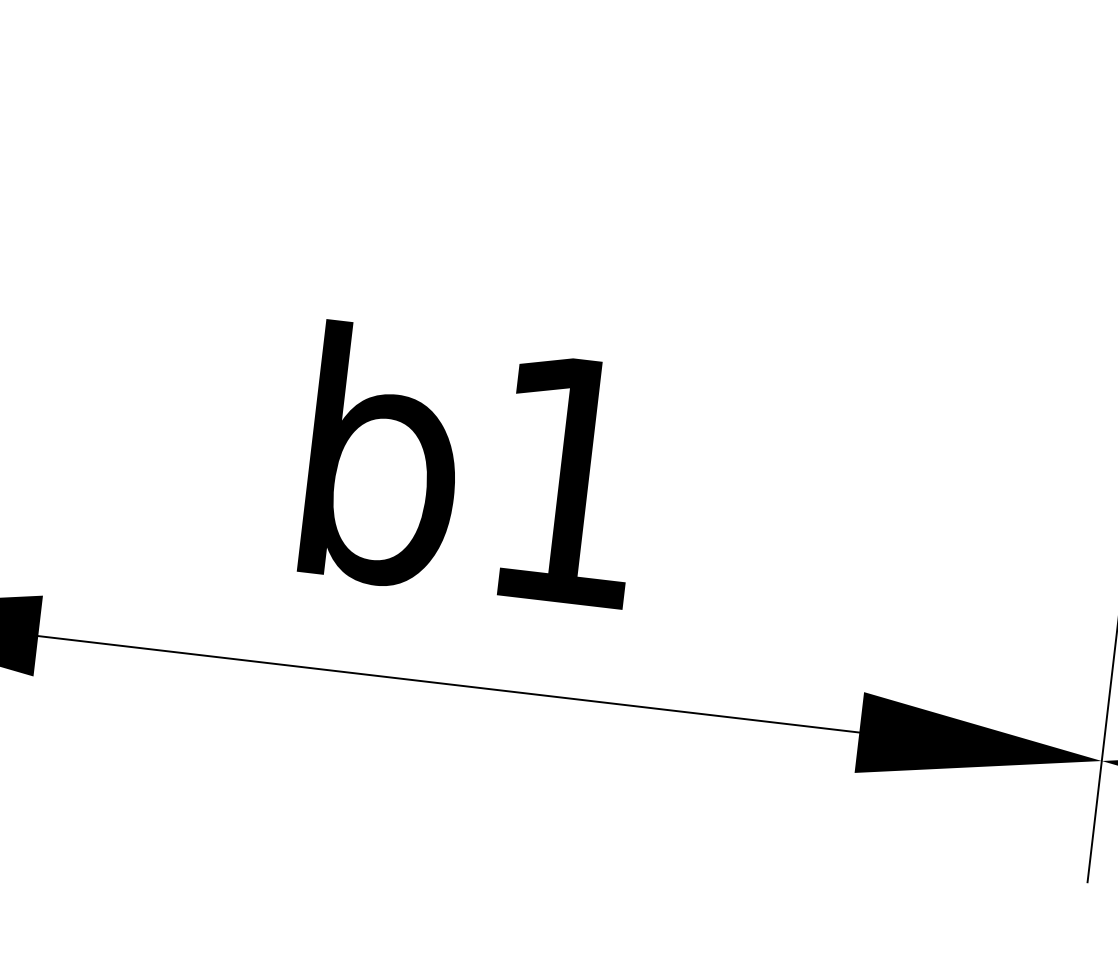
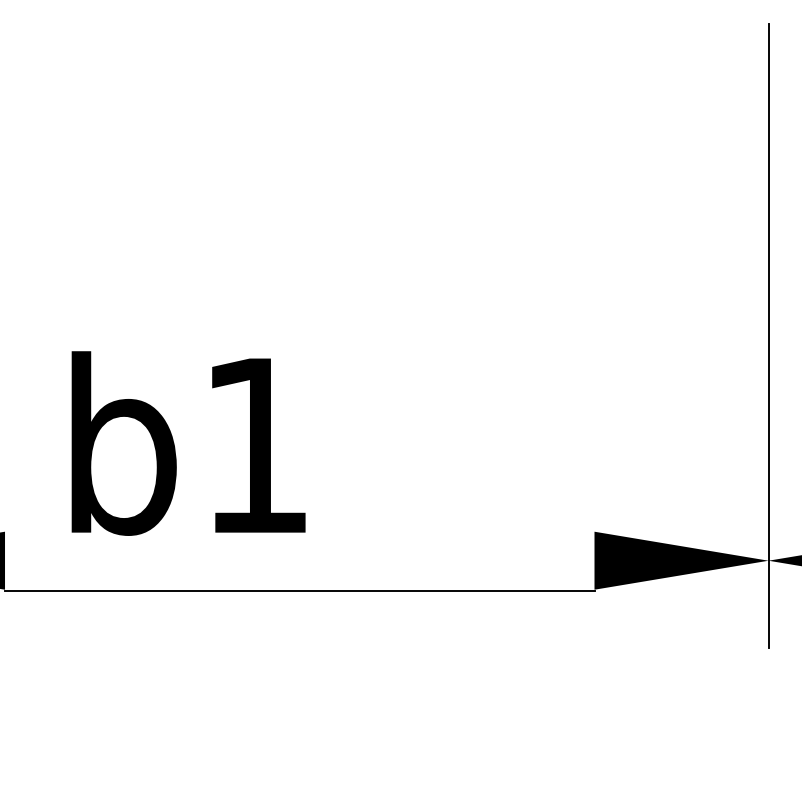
text: (473, 466) -> (188, 443), moved
line: (448, 683) -> (299, 590), moved

